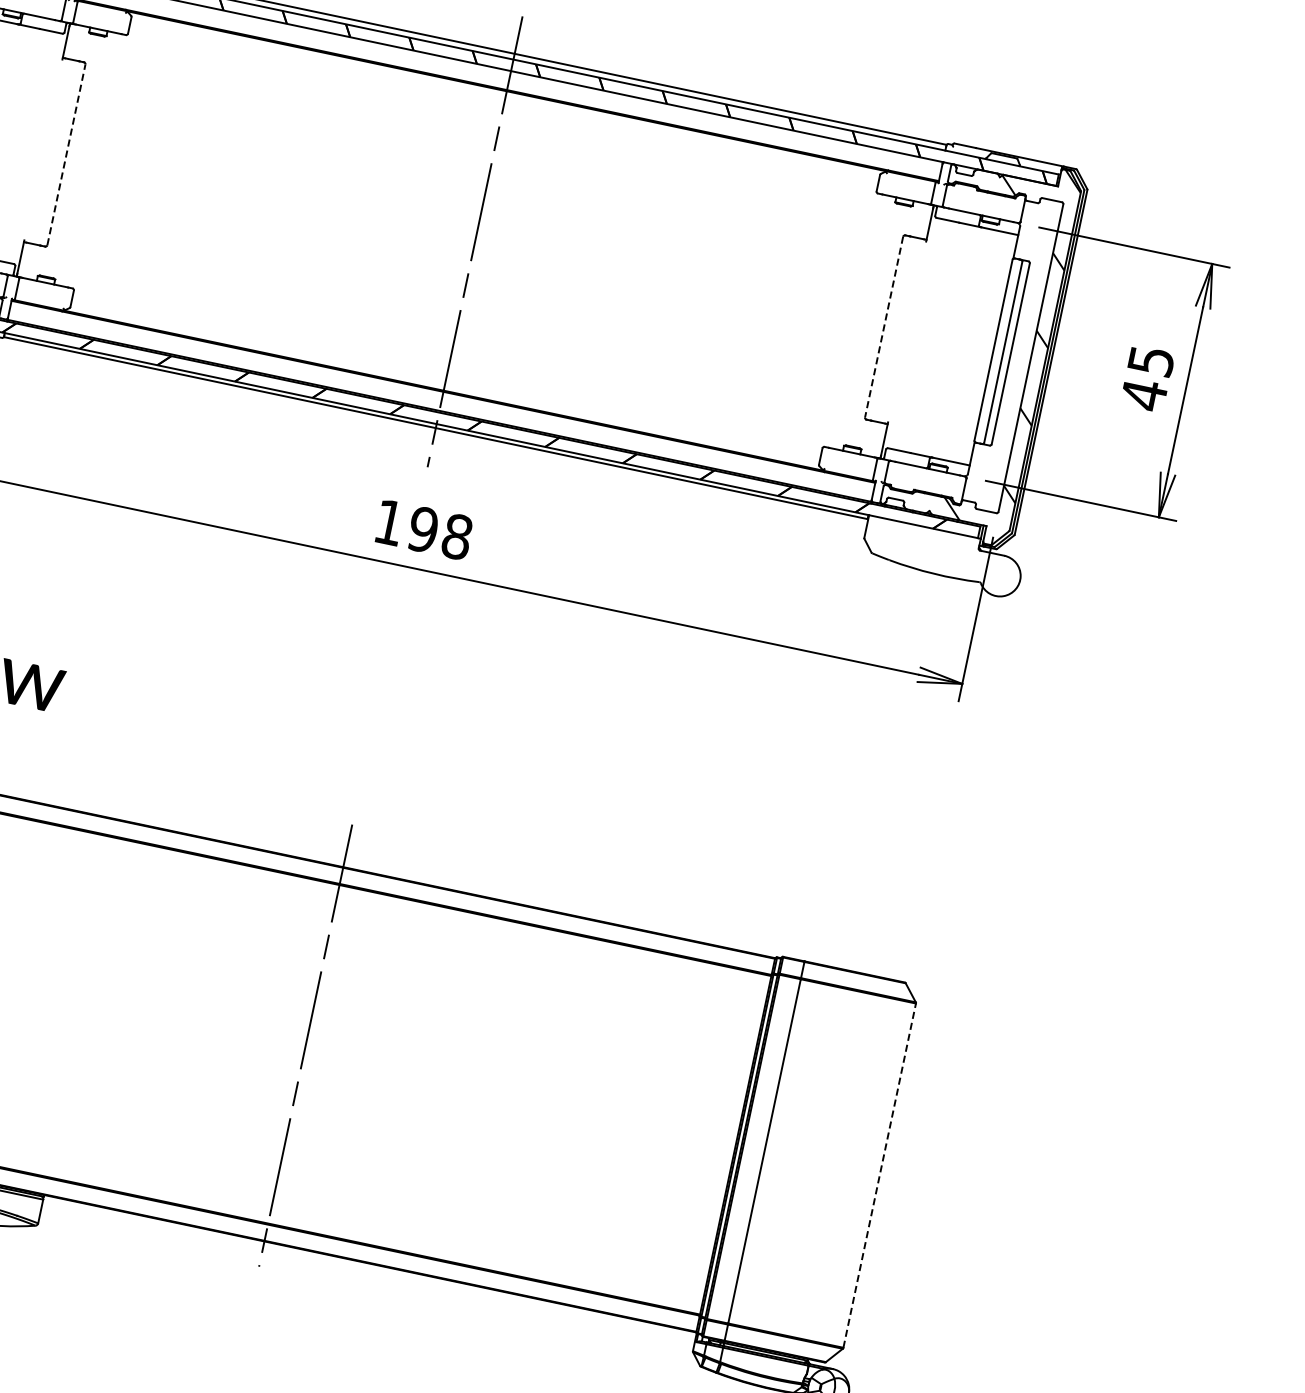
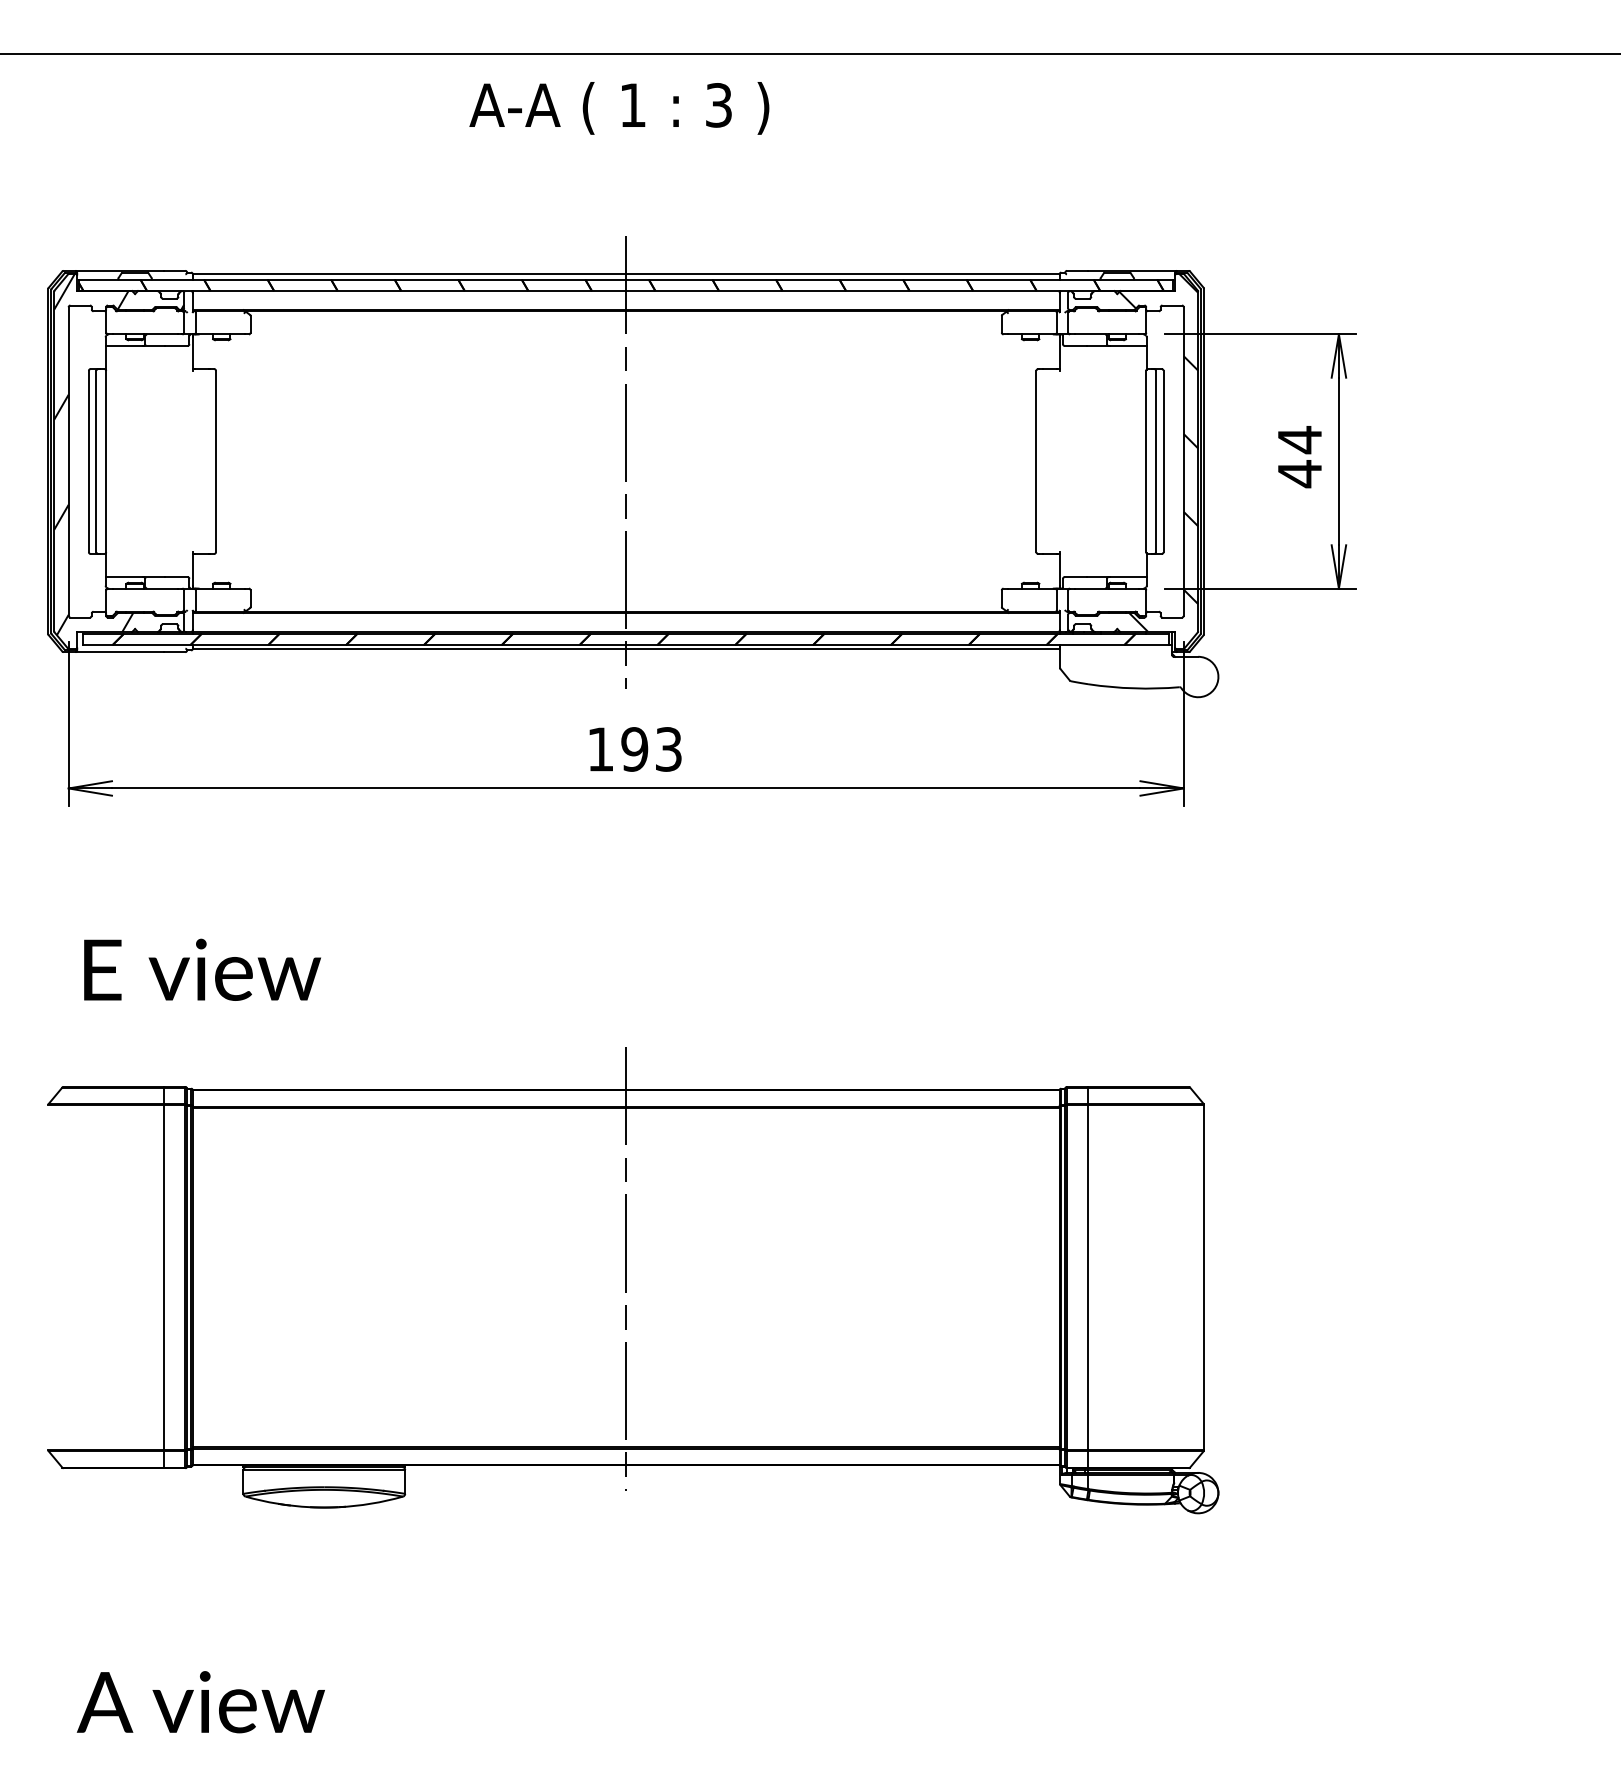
line: (65, 154) -> (215, 461), dashed -> solid
line: (884, 327) -> (1036, 461), dashed -> solid
text: (1151, 361) -> (1300, 440), 45 -> 44
text: (456, 536) -> (668, 749), 198 -> 193
line: (879, 1175) -> (1203, 1277), dashed -> solid

